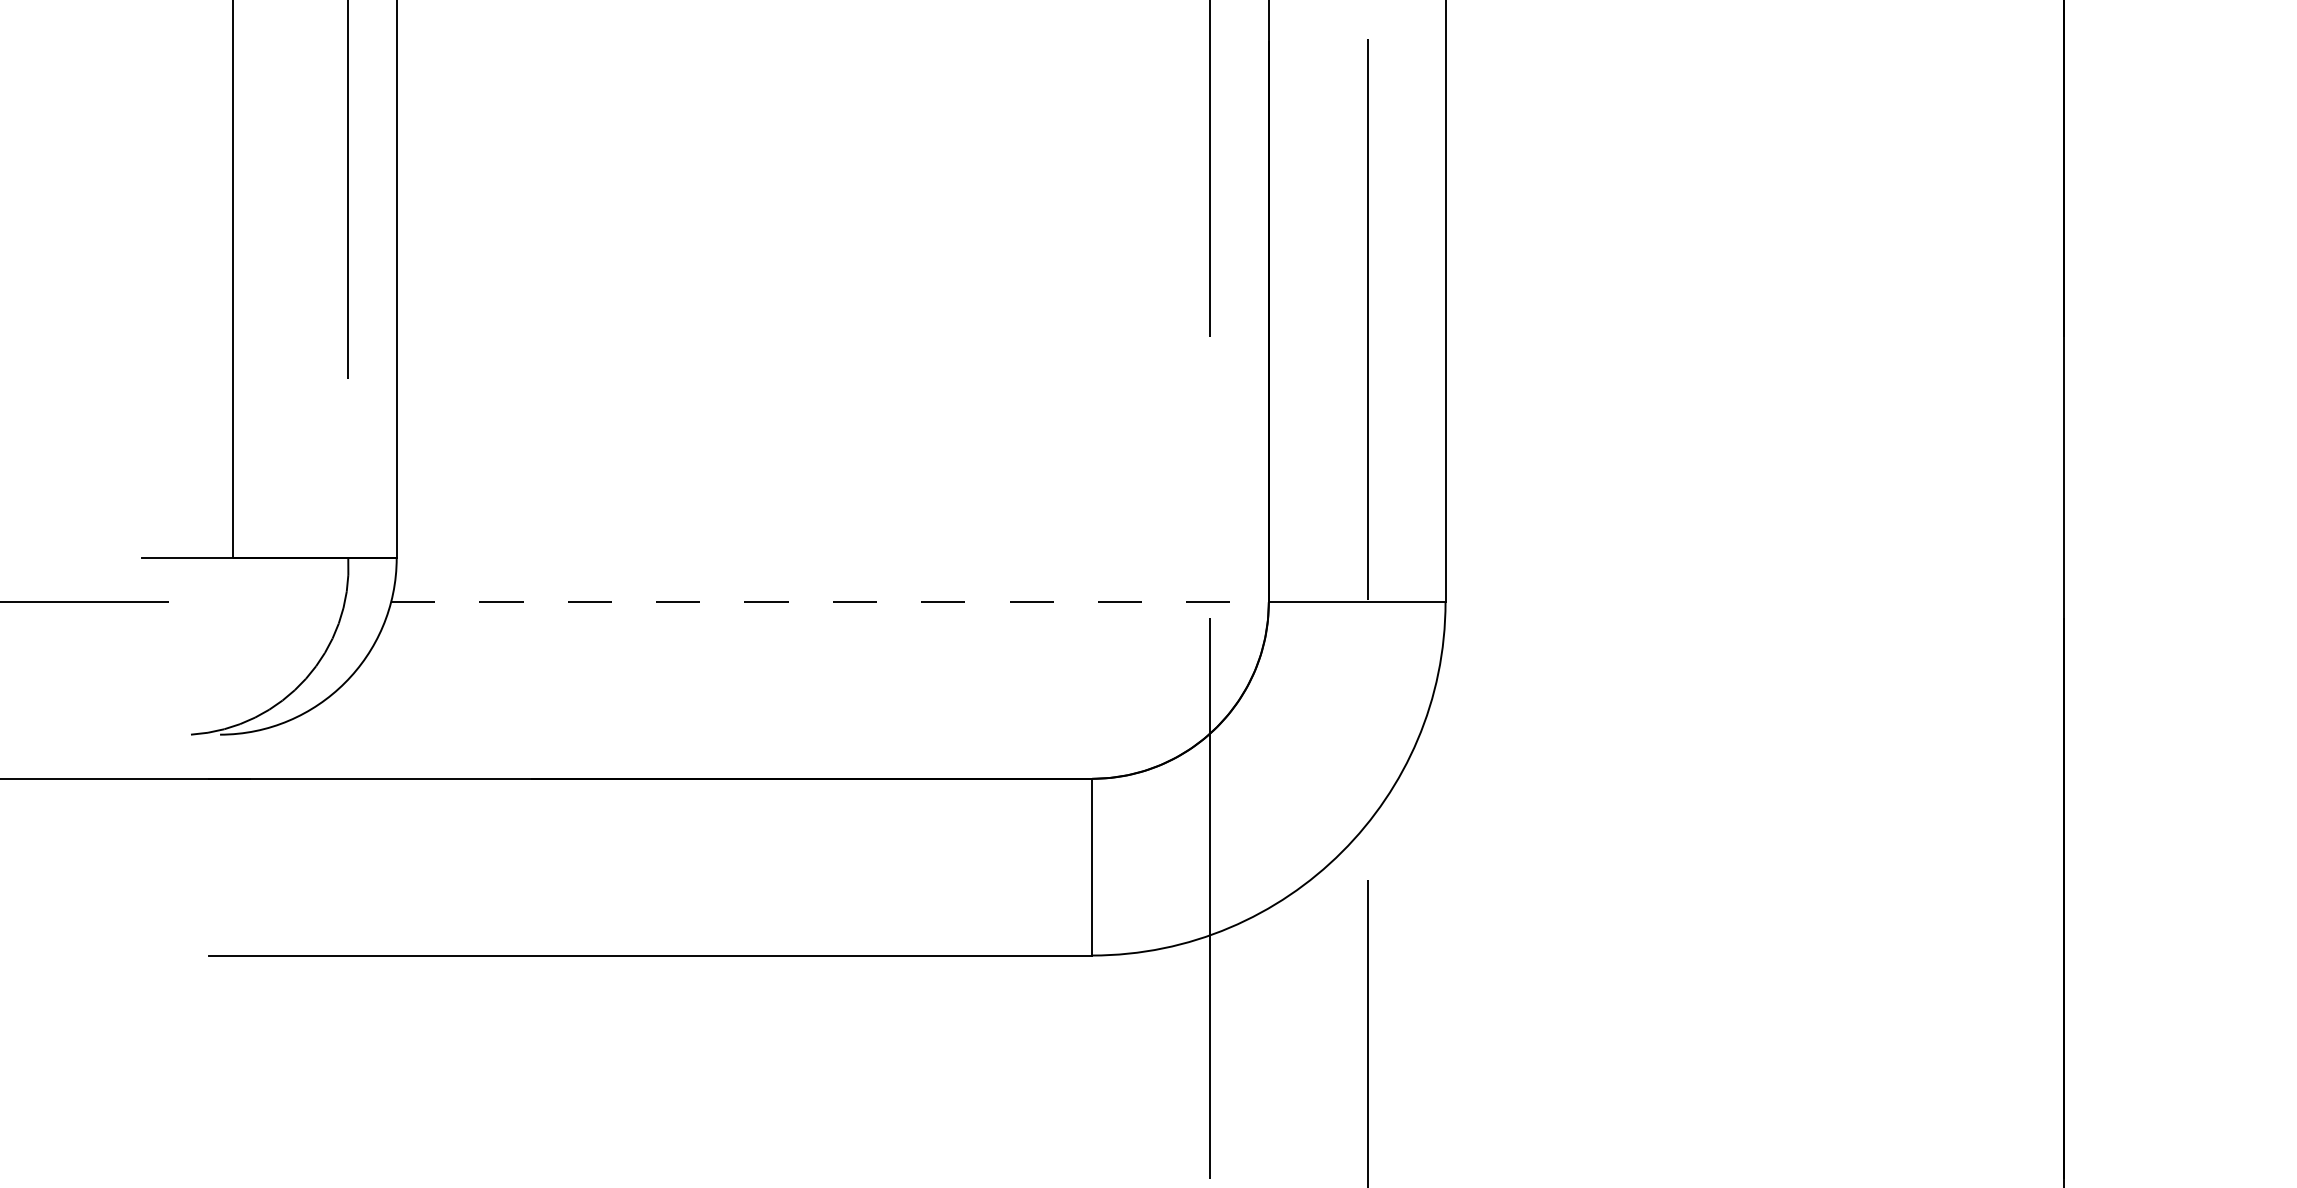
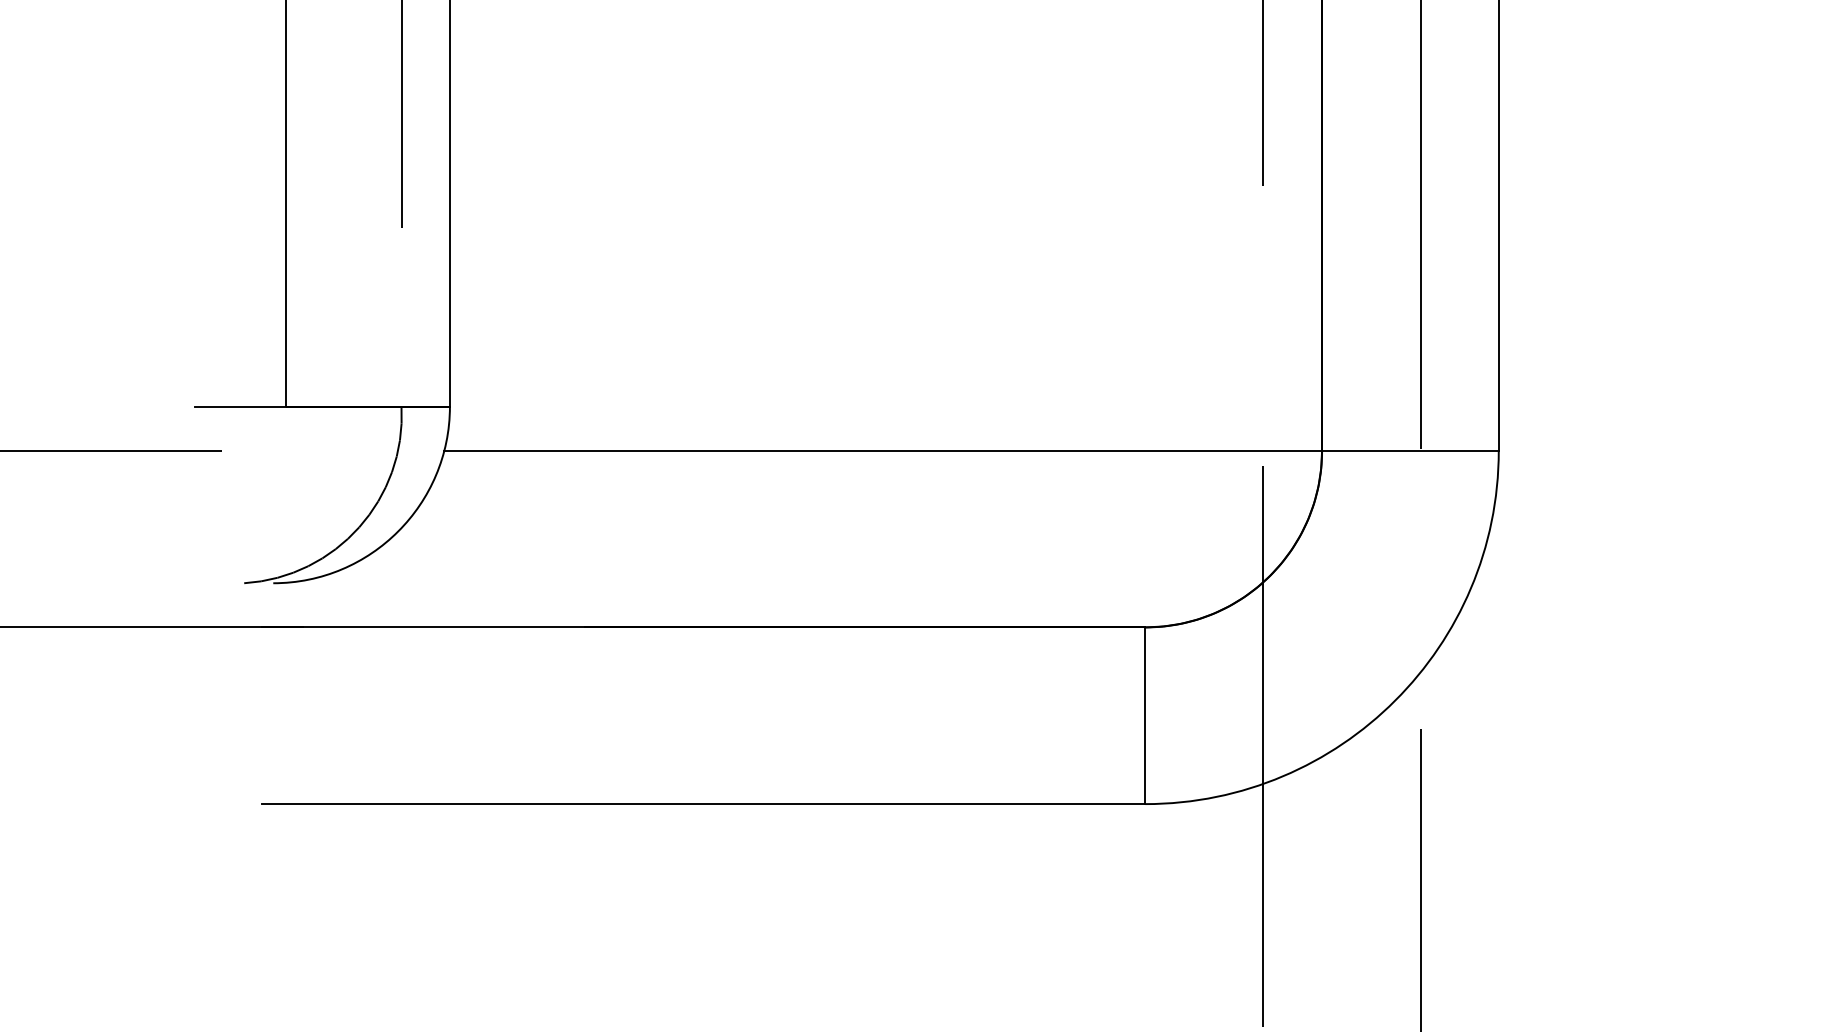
line: (829, 602) -> (882, 451), dashed -> solid

